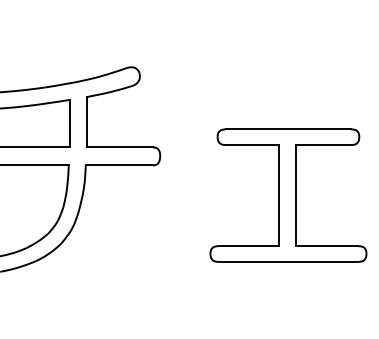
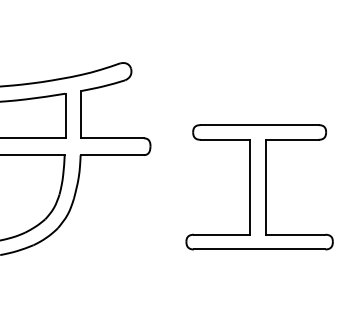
part: (288, 195) -> (259, 187), moved

